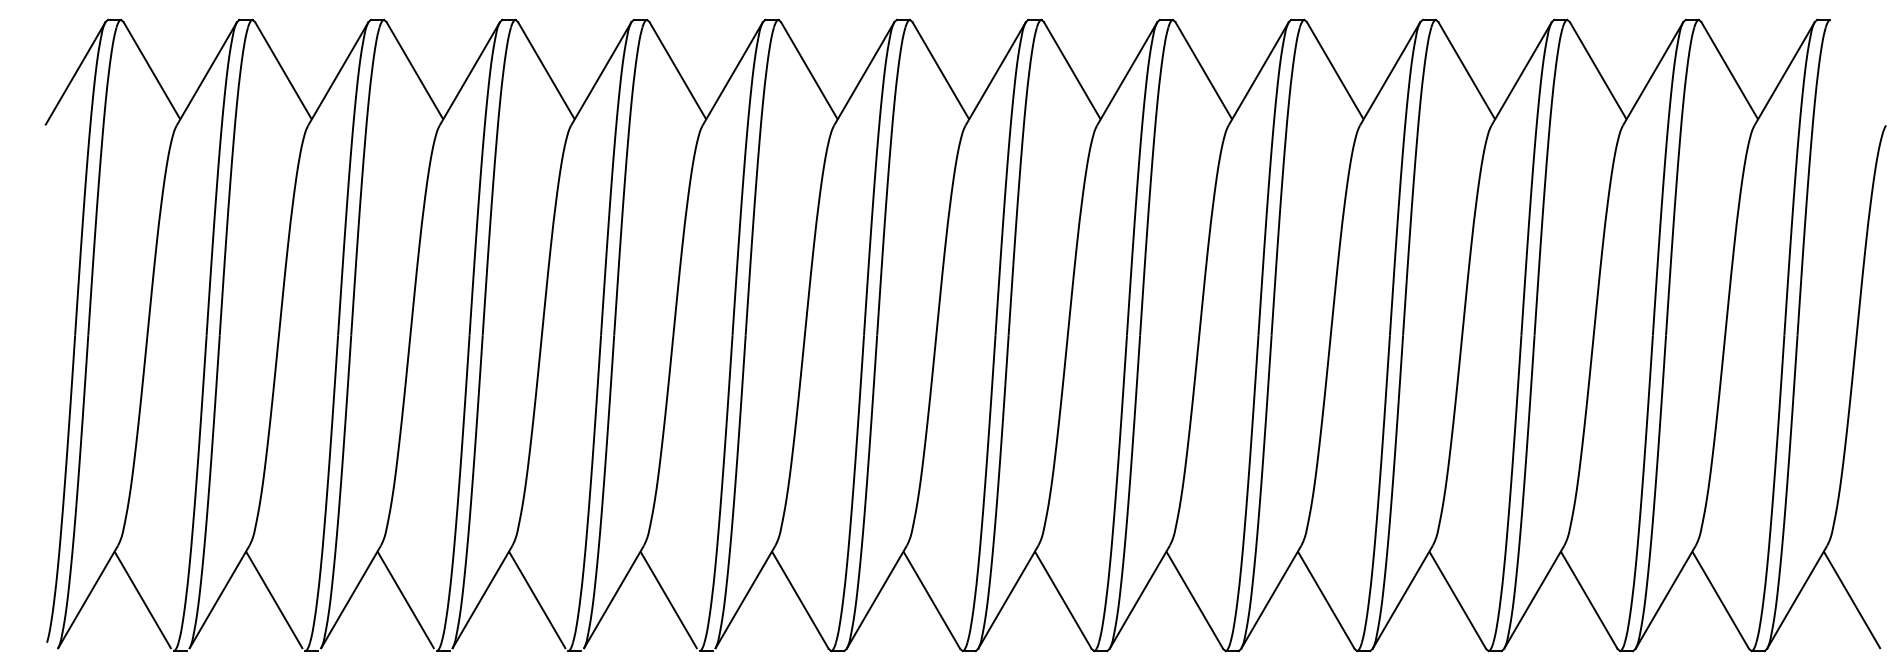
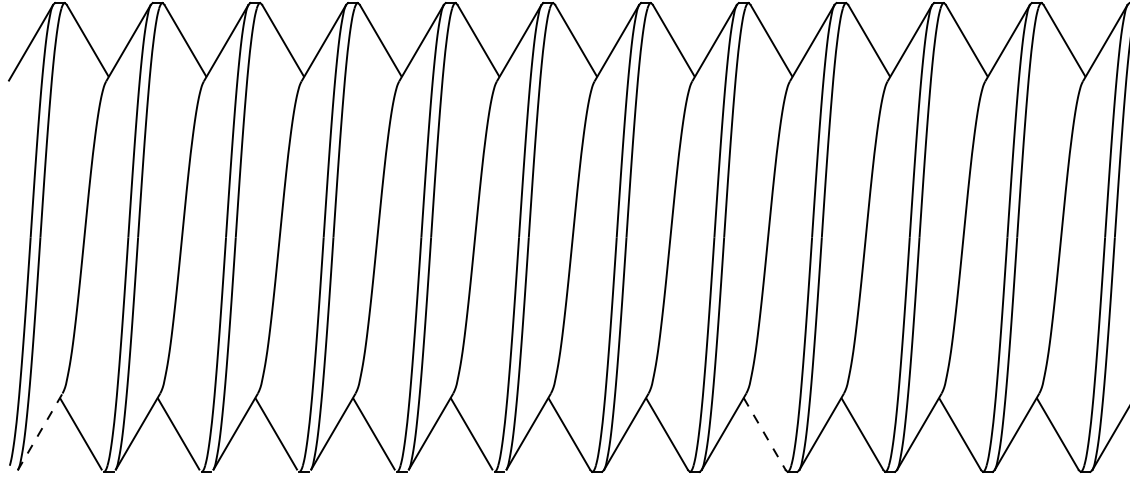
line: (87, 597) -> (39, 432), solid -> dashed
line: (1063, 599) -> (764, 433), solid -> dashed

